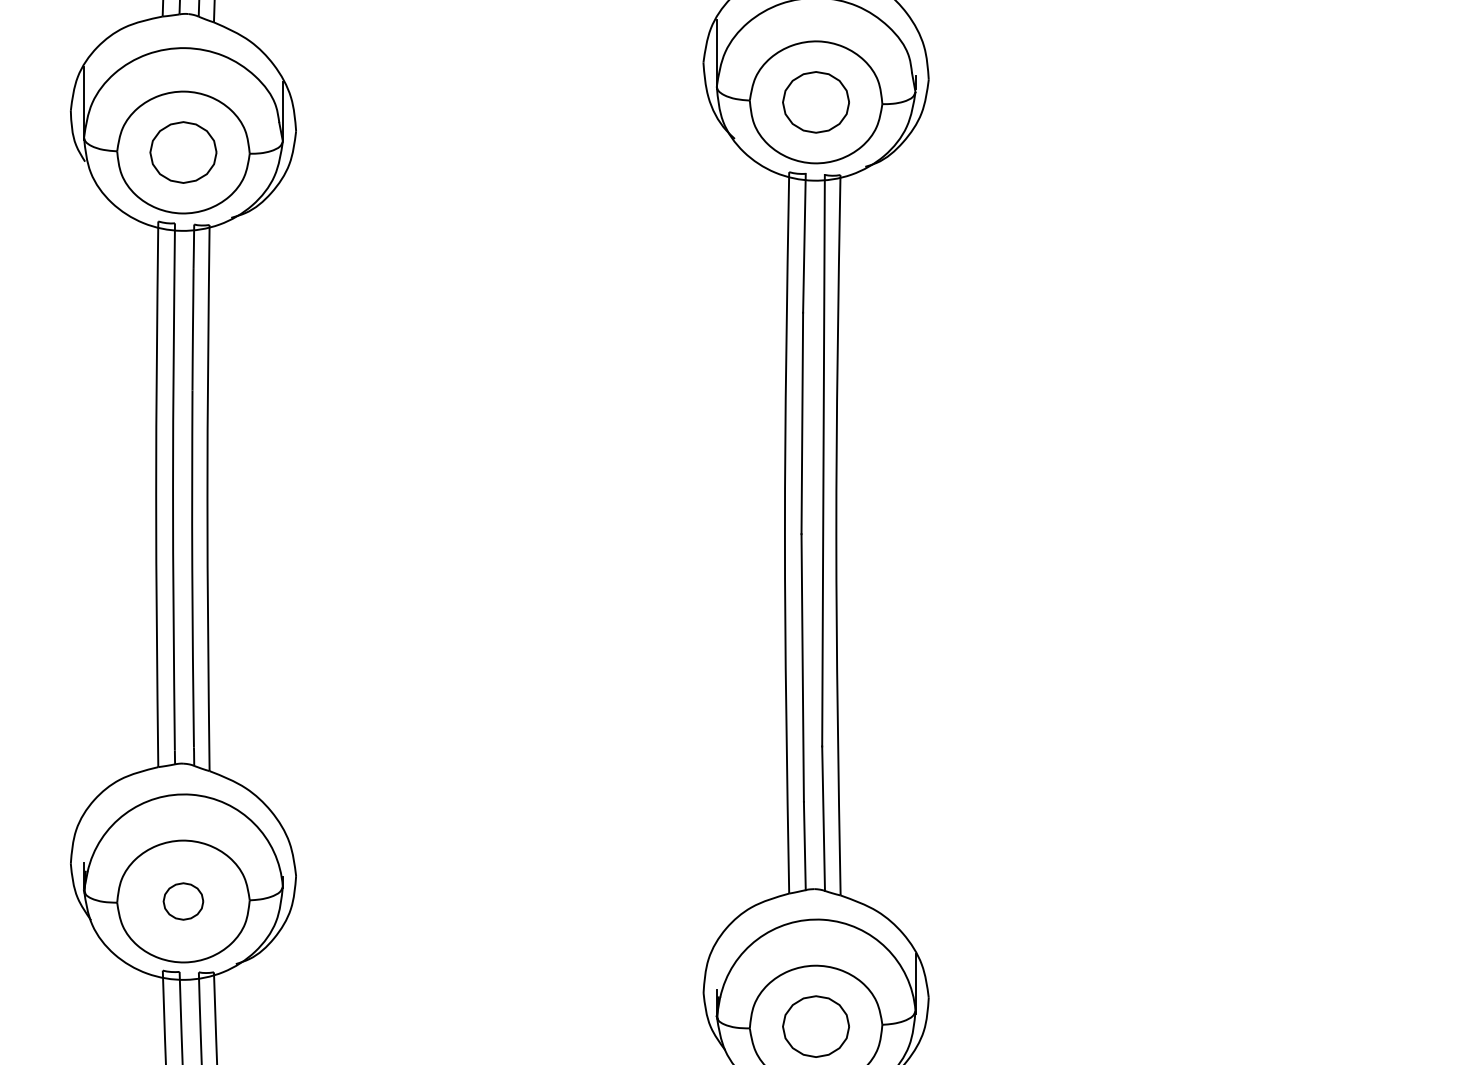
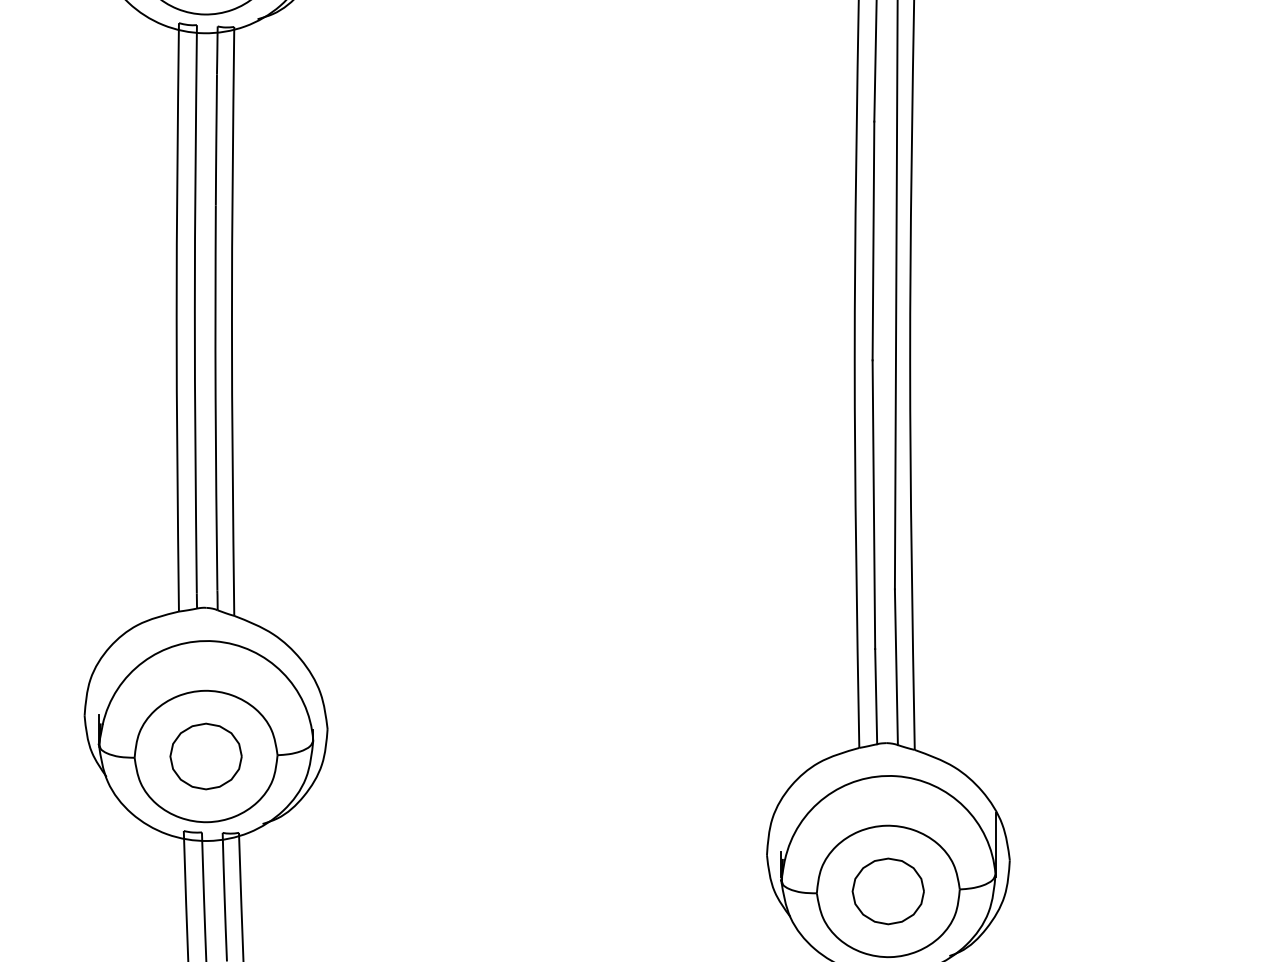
part: (183, 901) -> (206, 756), size x1.67

